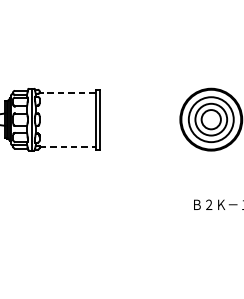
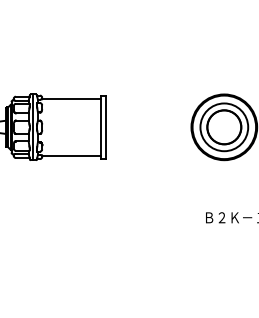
line: (67, 92) -> (71, 98), dashed -> solid
circle: (211, 119) -> (224, 127), size x1.67
line: (67, 146) -> (71, 155), dashed -> solid

